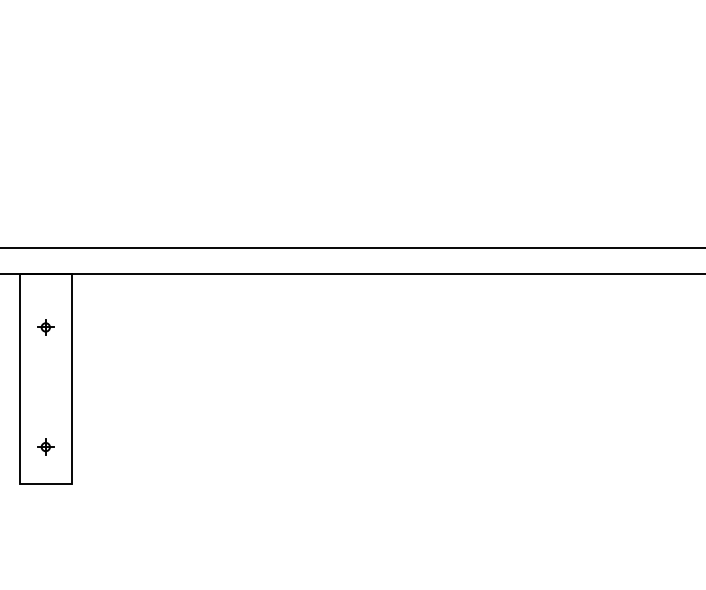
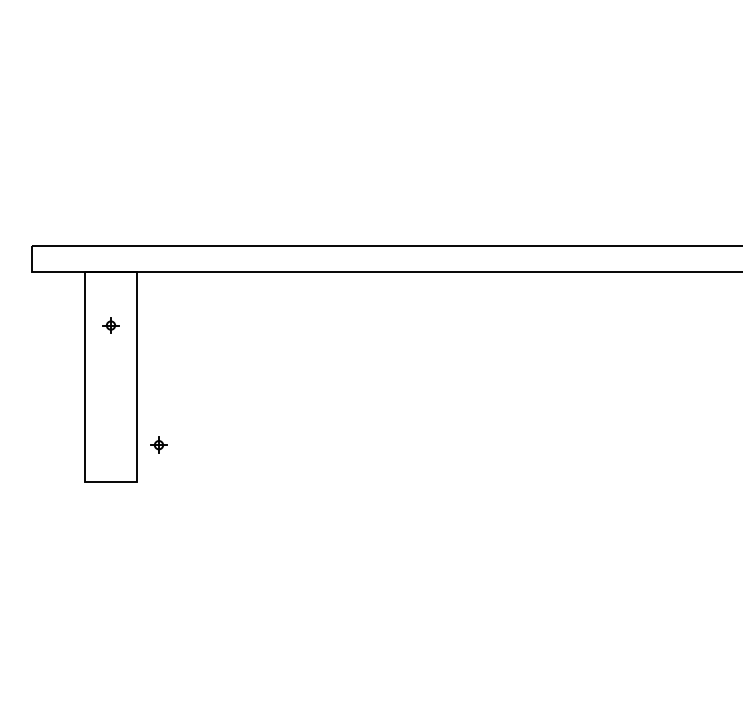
part: (45, 446) -> (158, 444), moved

